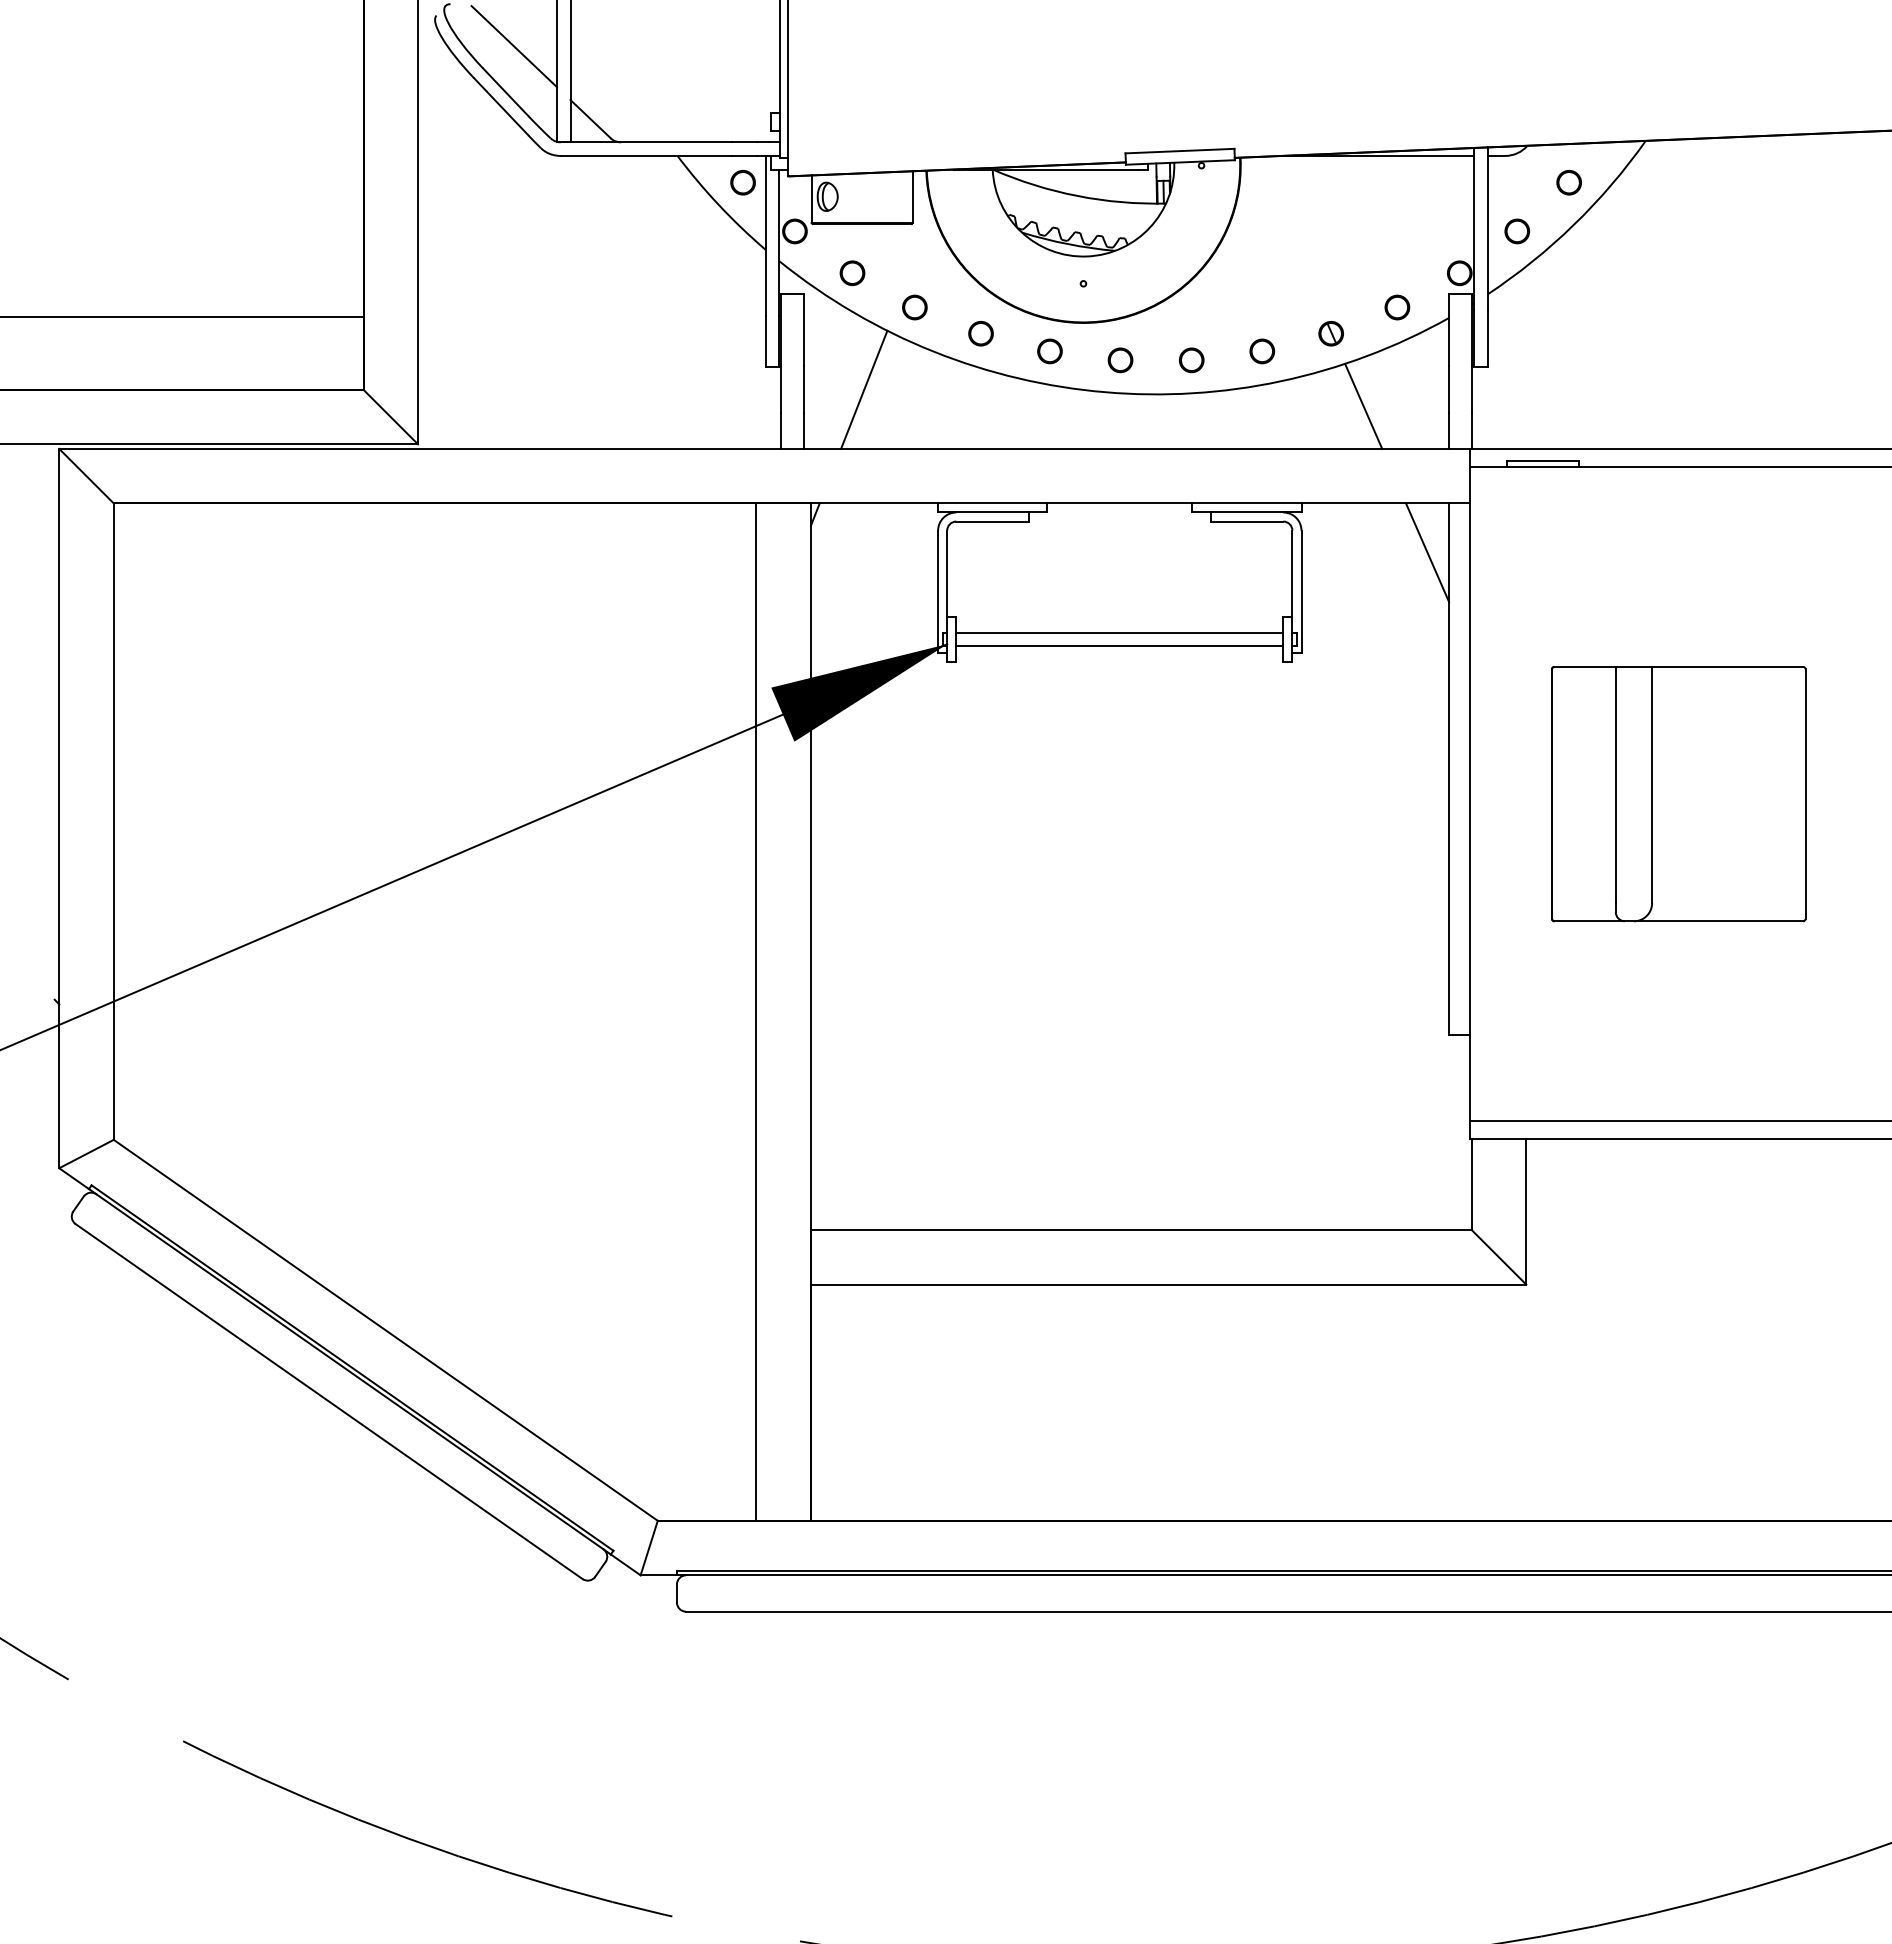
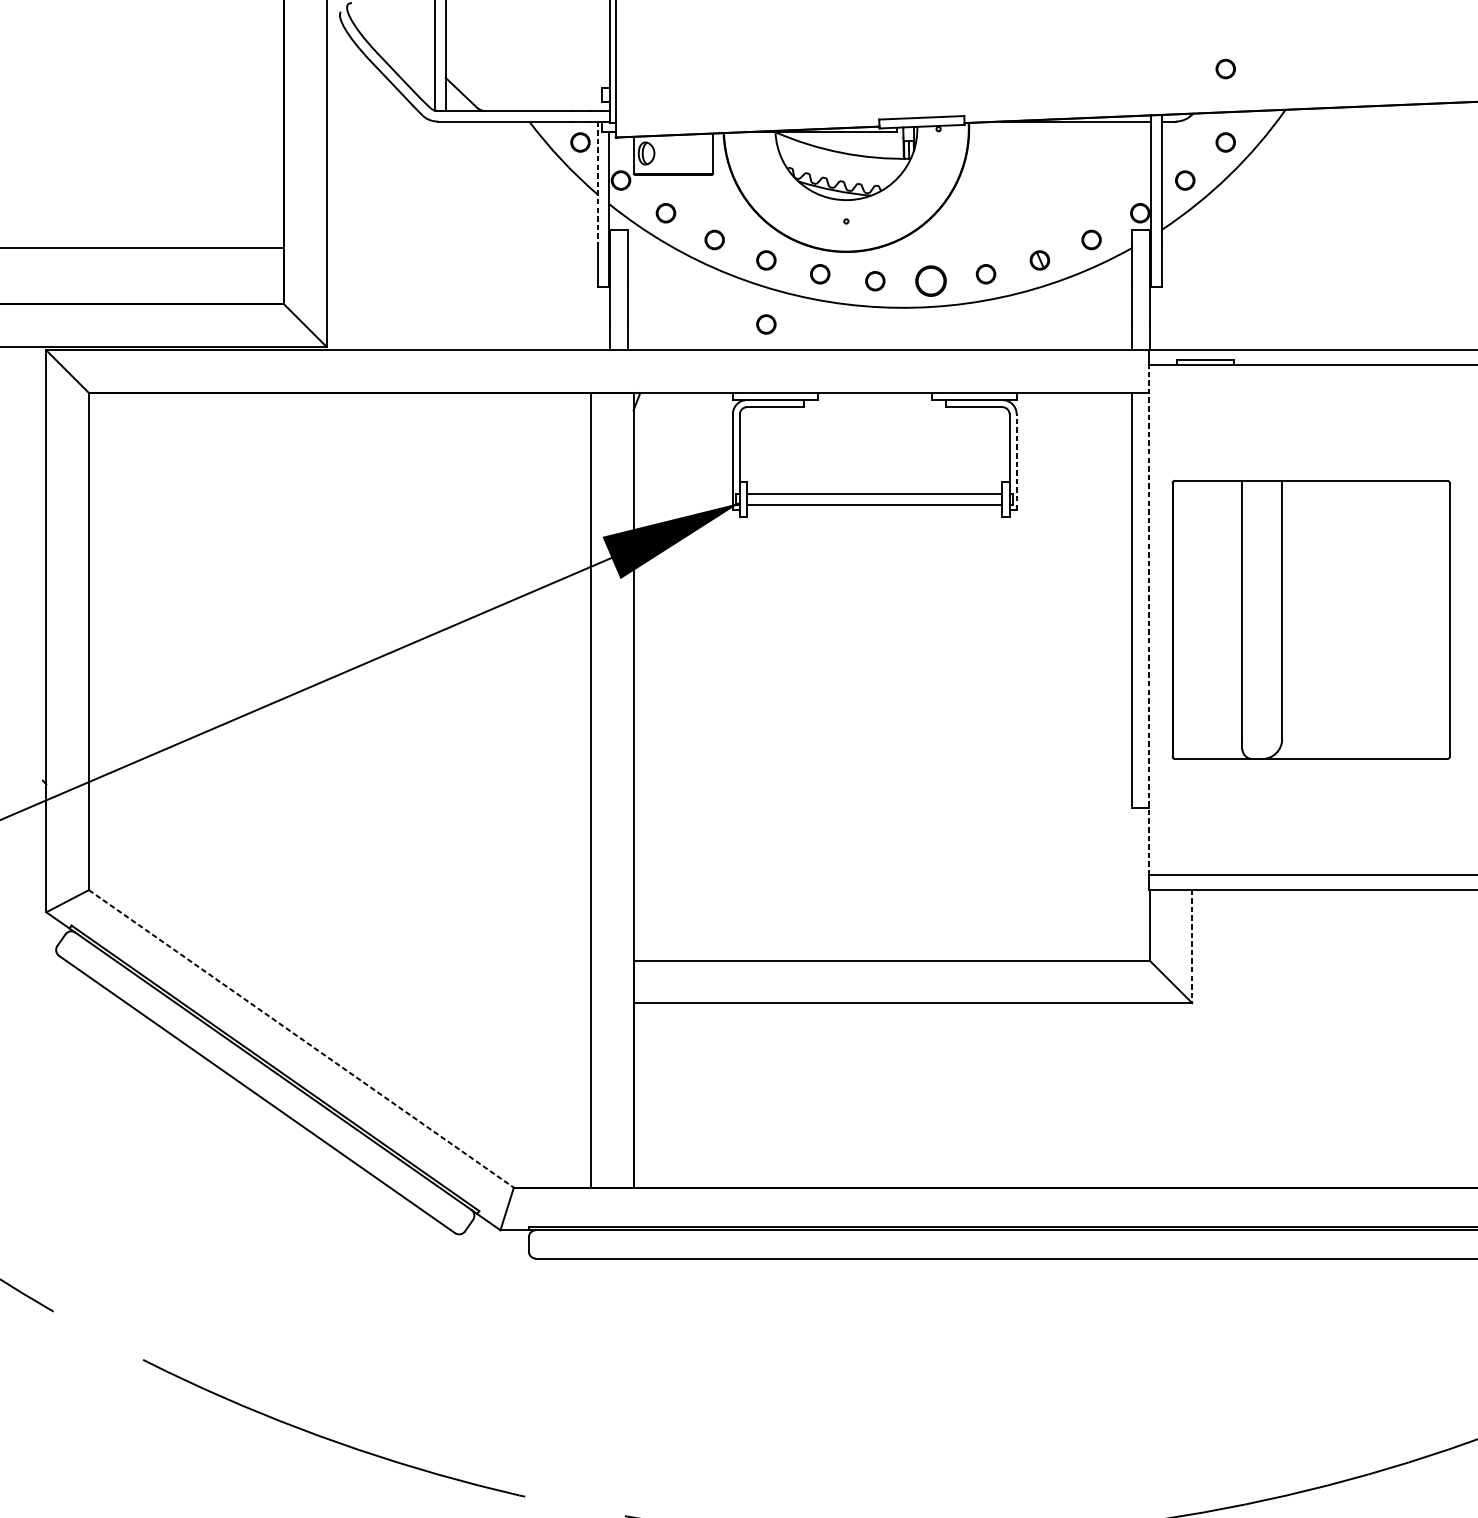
line: (513, 46) -> (401, 36), removed
part: (1568, 88) -> (1225, 68), added
line: (765, 236) -> (598, 184), solid -> dashed
part: (1191, 360) -> (930, 281), size x1.6
line: (864, 389) -> (675, 304), removed
line: (1363, 405) -> (1065, 316), removed
circle: (980, 415) -> (765, 324), added
line: (1427, 552) -> (1115, 431), removed
line: (1301, 591) -> (1016, 461), solid -> dashed
line: (1470, 793) -> (1148, 619), solid -> dashed
part: (1678, 794) -> (1311, 620), size x1.4
line: (1526, 1211) -> (1192, 946), solid -> dashed
line: (386, 1330) -> (301, 1039), solid -> dashed

